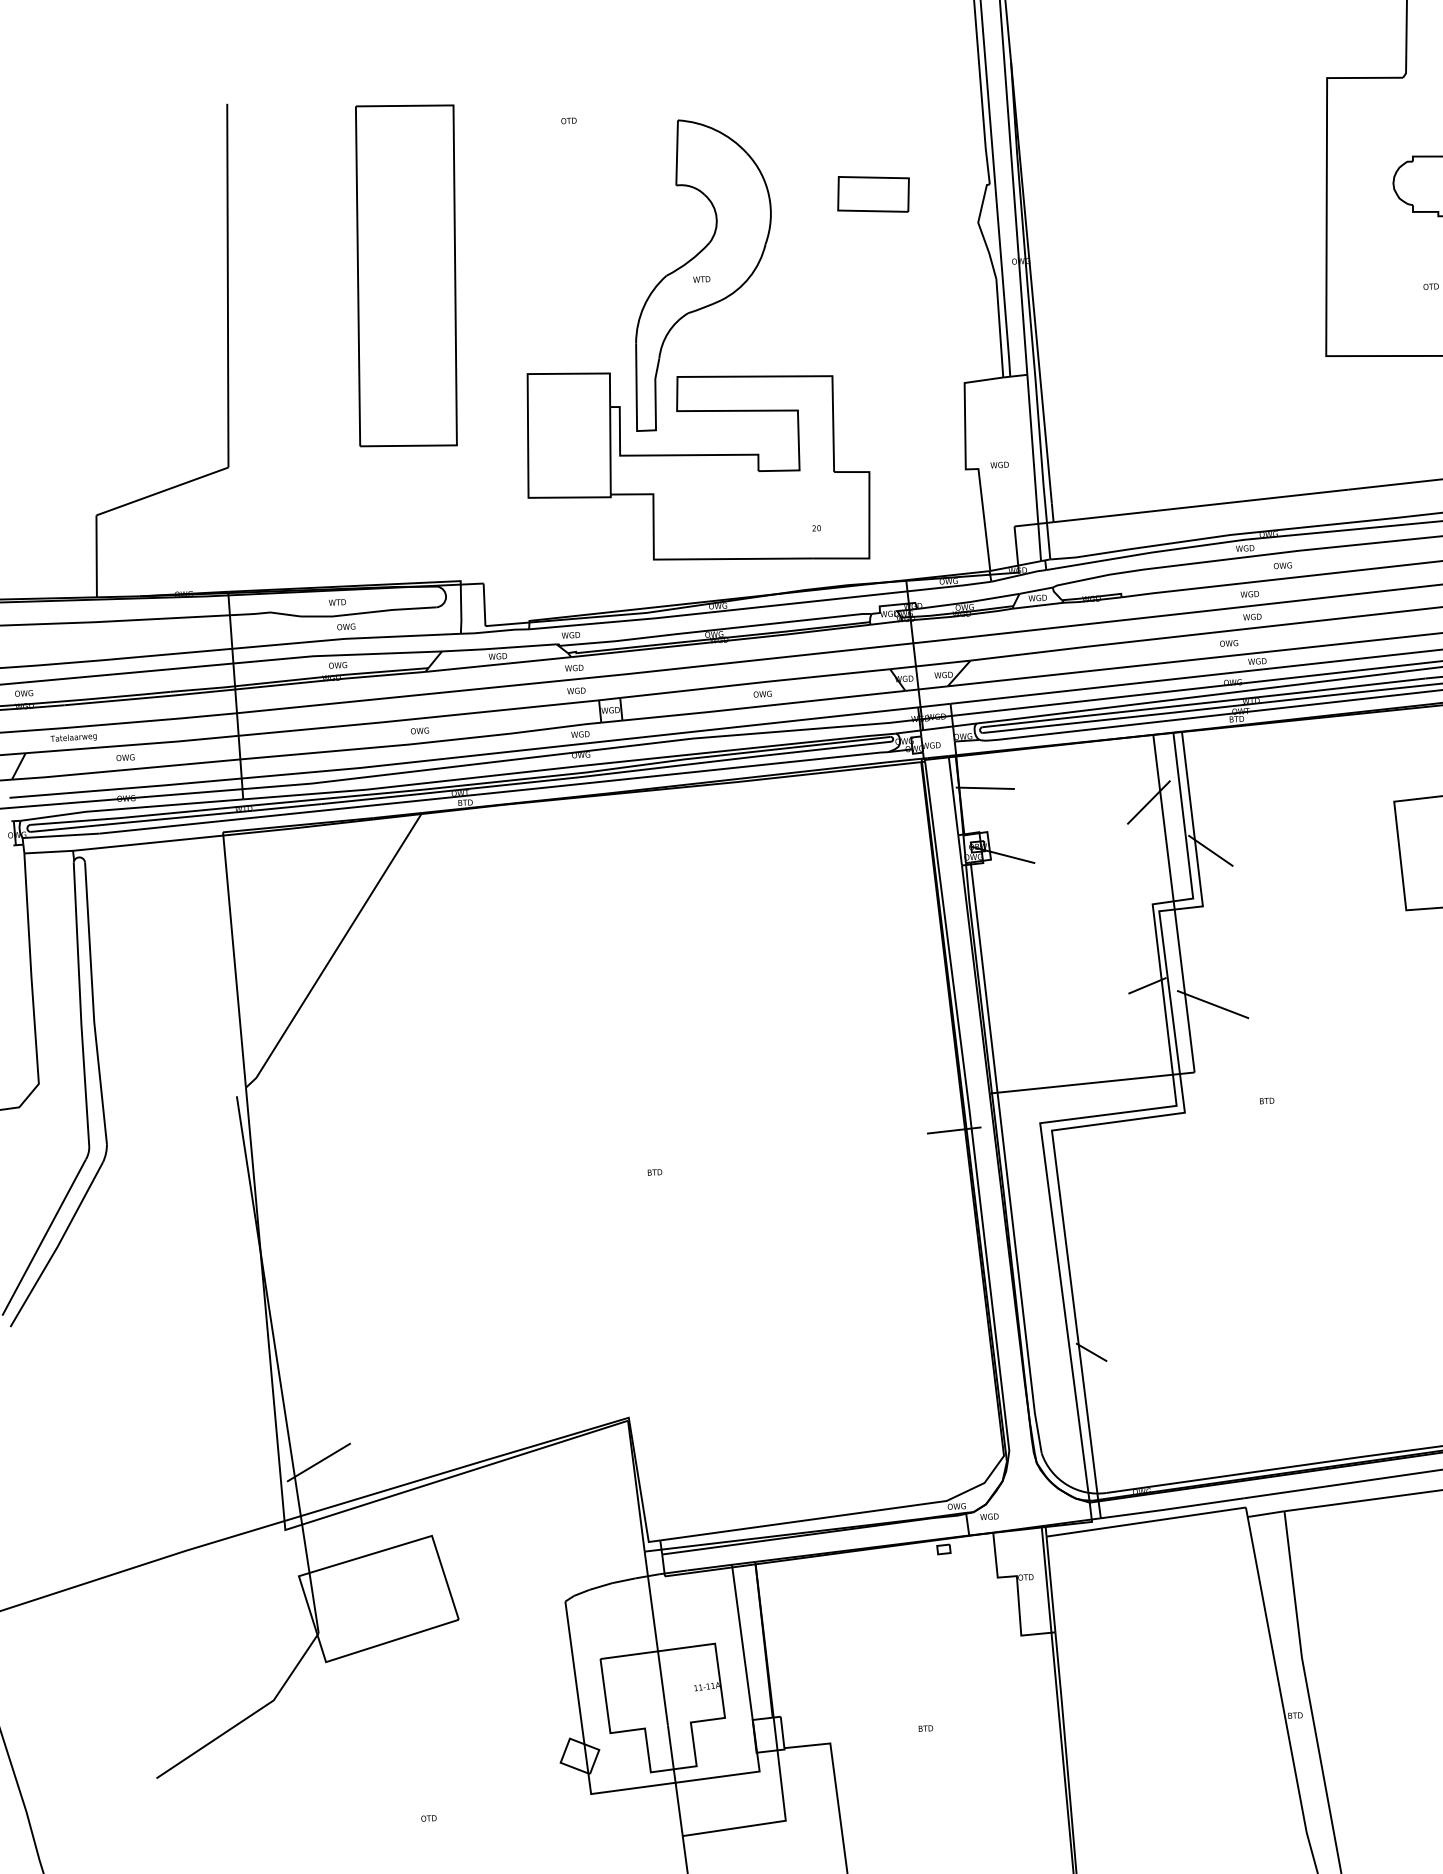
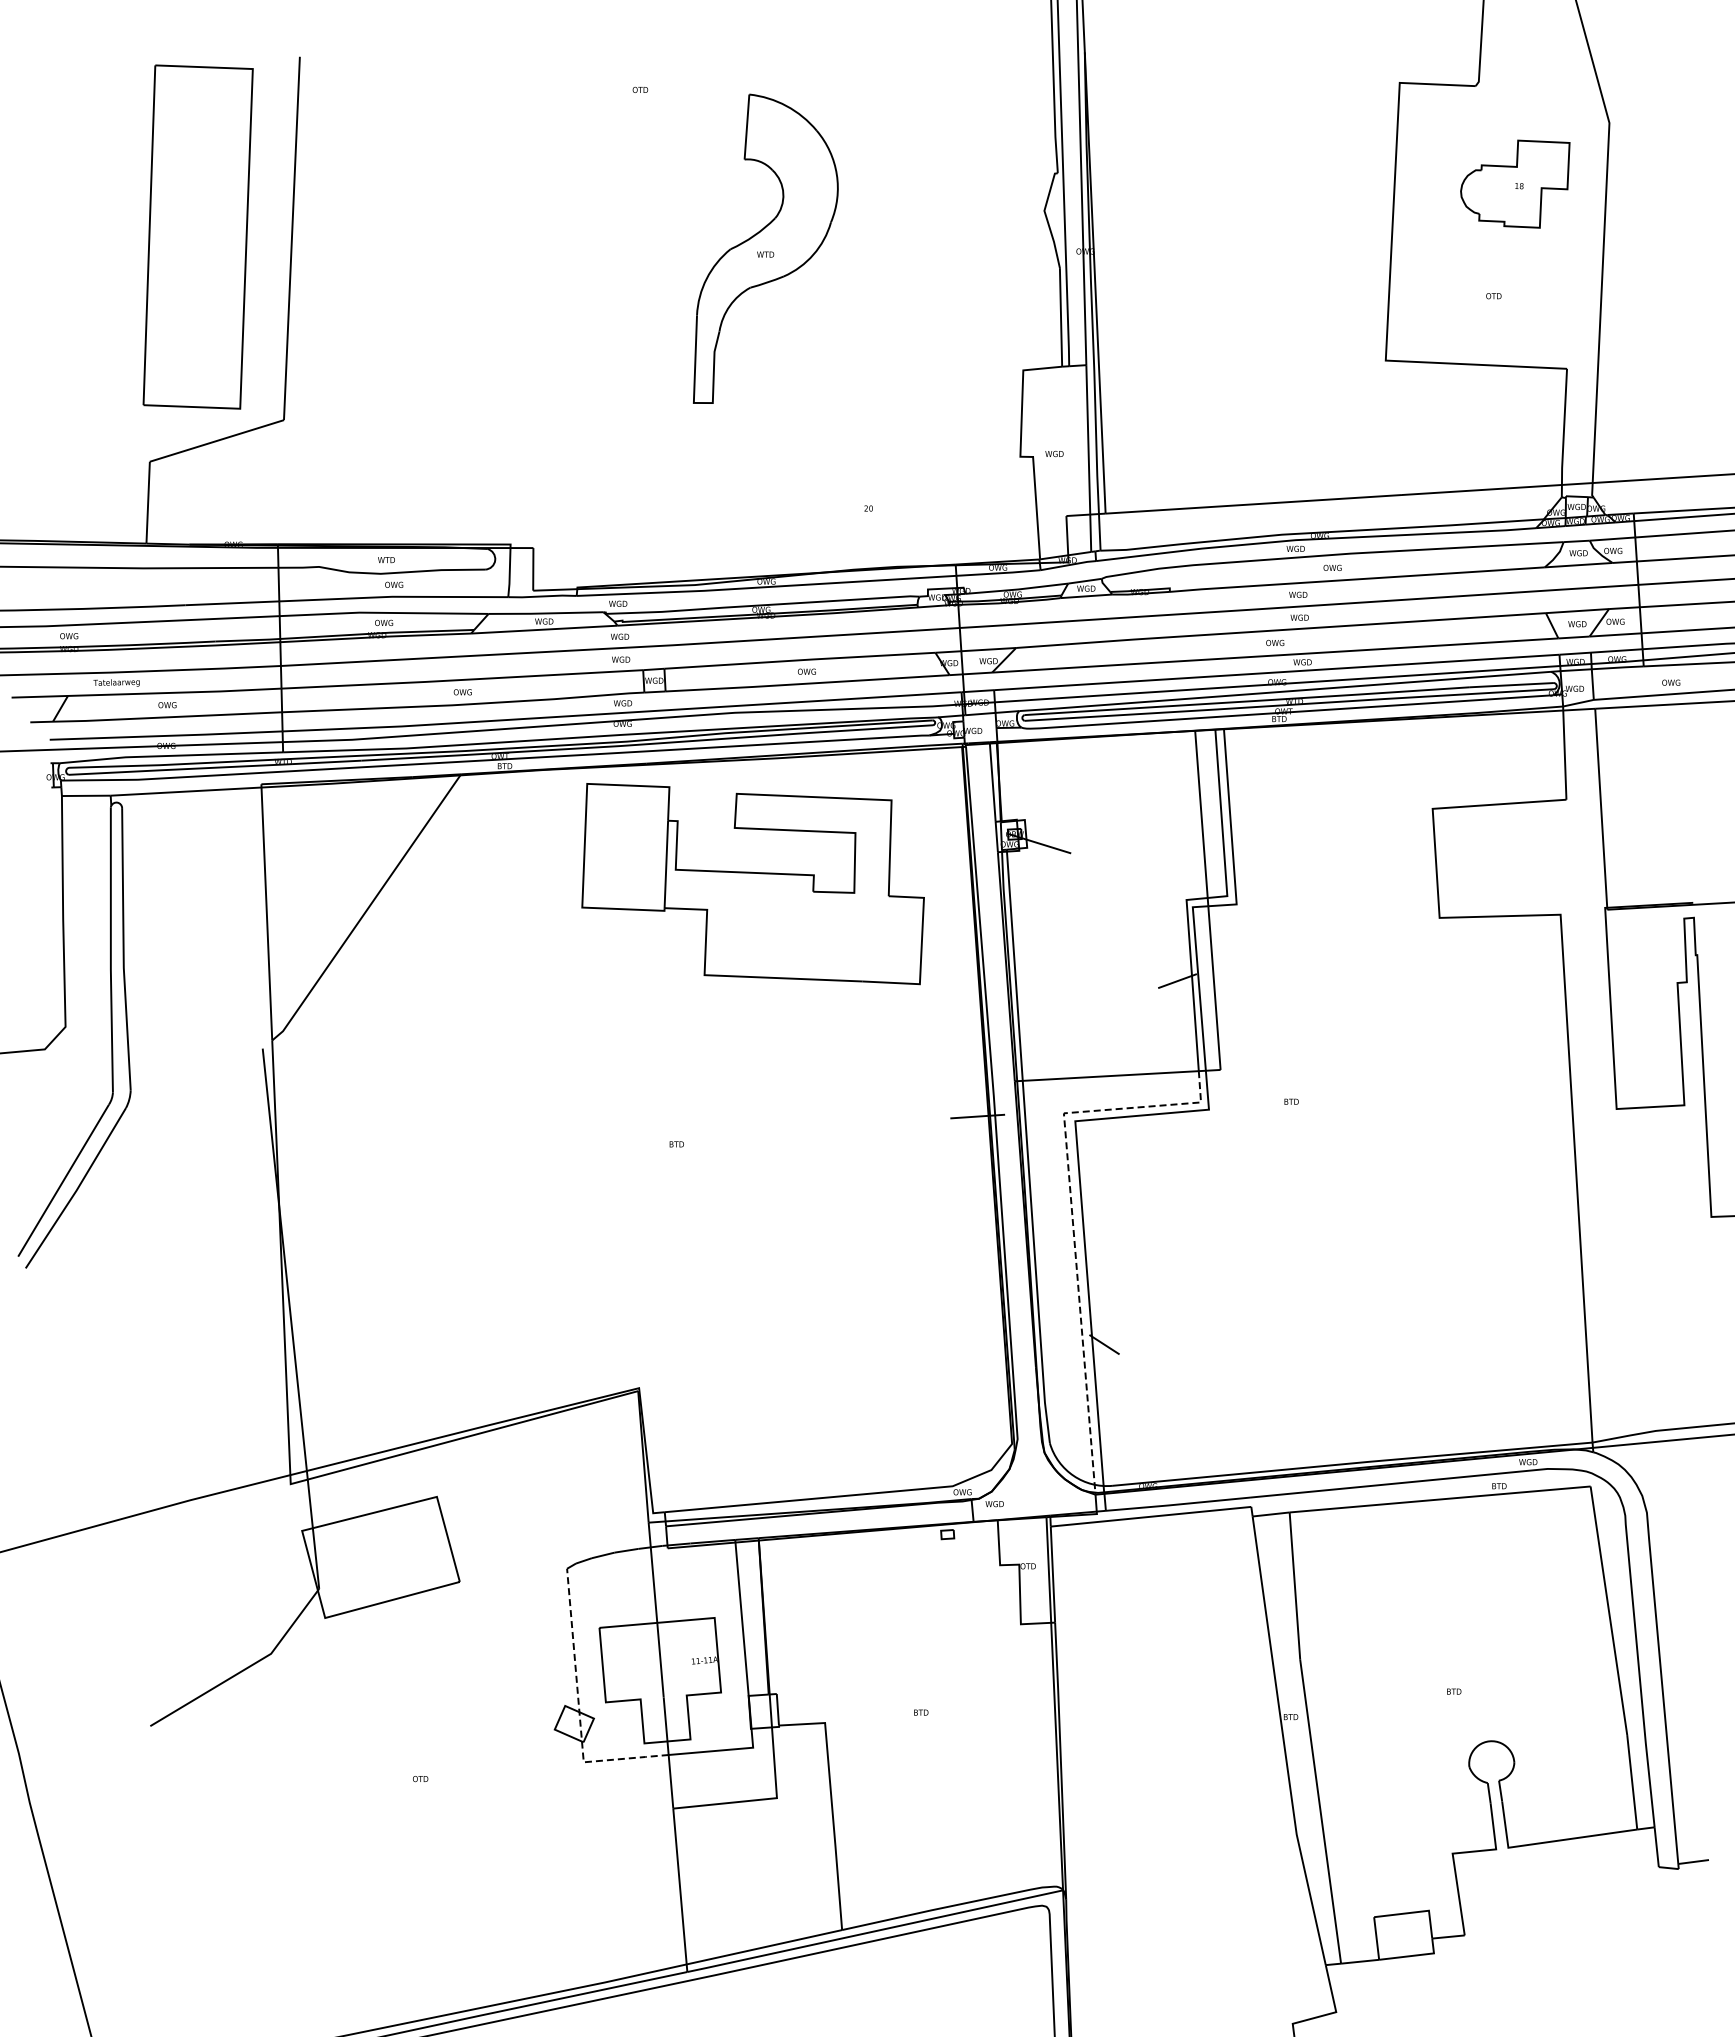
part: (873, 194) -> (941, 177), removed
part: (406, 275) -> (197, 236), moved
part: (697, 466) -> (752, 884), moved
line: (984, 788) -> (1024, 776), removed
line: (1148, 801) -> (1187, 797), removed
line: (1211, 851) -> (1247, 849), removed
line: (1212, 1004) -> (1241, 1002), removed
line: (1053, 1227) -> (1072, 1218), solid -> dashed
line: (318, 1462) -> (327, 1418), removed
line: (584, 1741) -> (579, 1709), solid -> dashed

